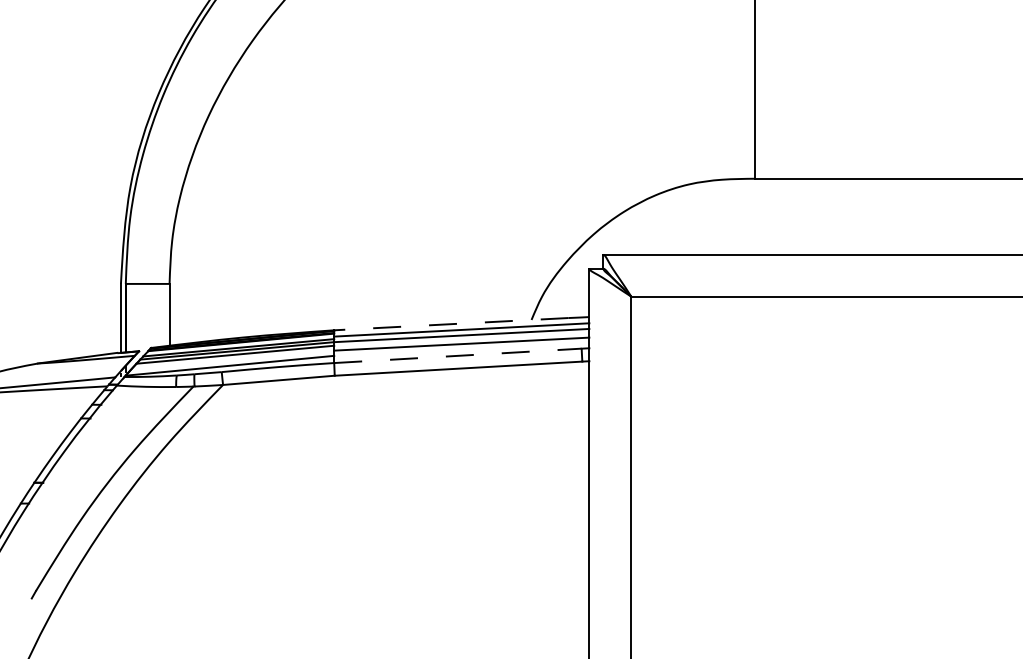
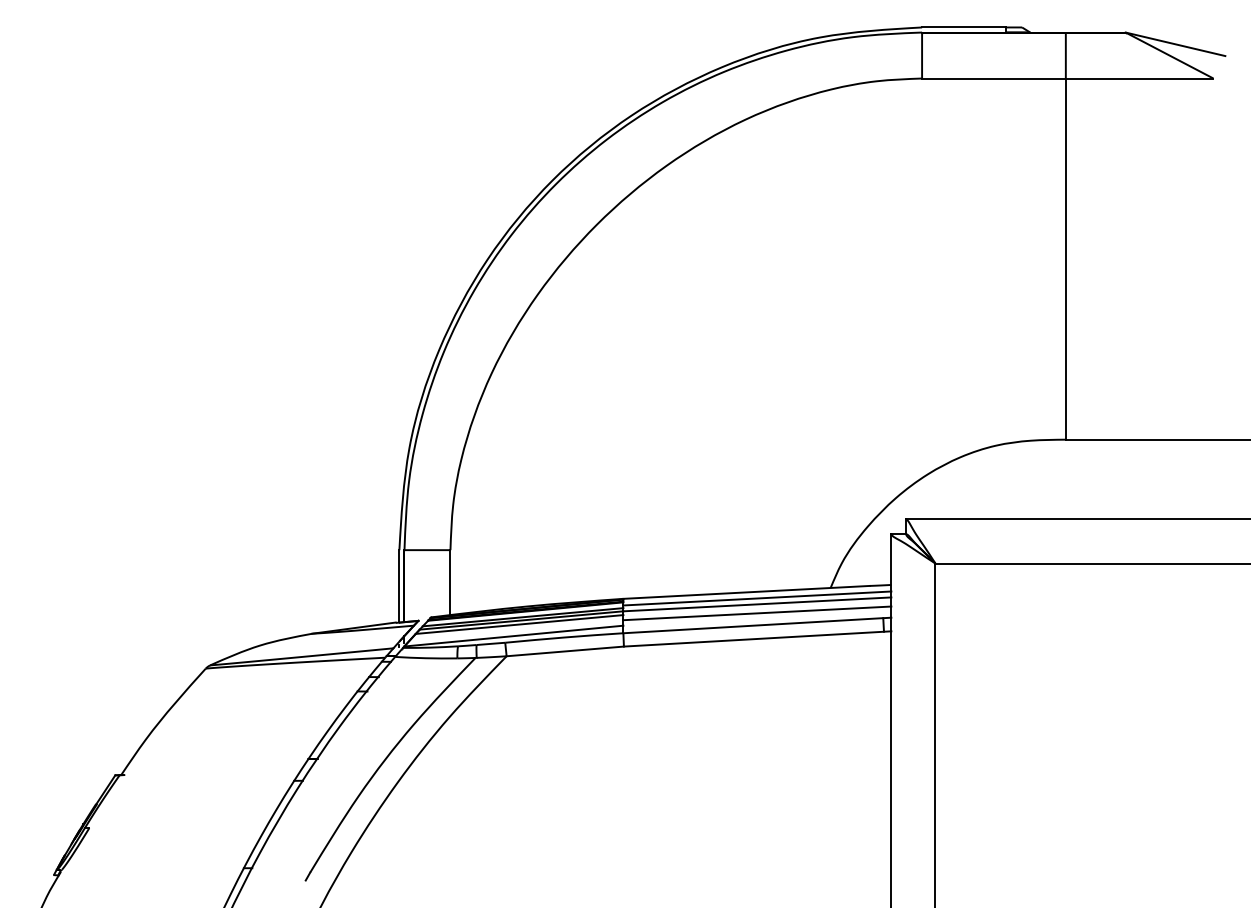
line: (451, 324) -> (746, 592), dashed -> solid
line: (458, 355) -> (753, 625), dashed -> solid

